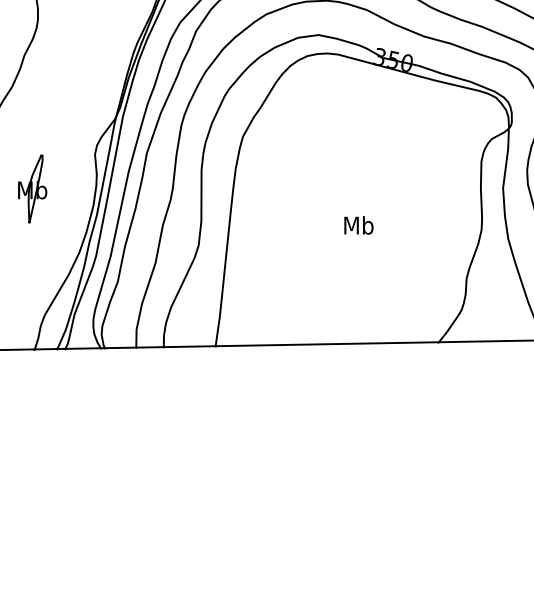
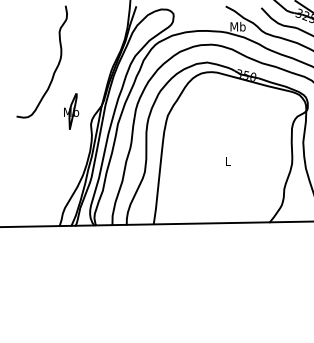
part: (32, 188) -> (71, 111), moved
text: (357, 225) -> (227, 161), Mb -> L

